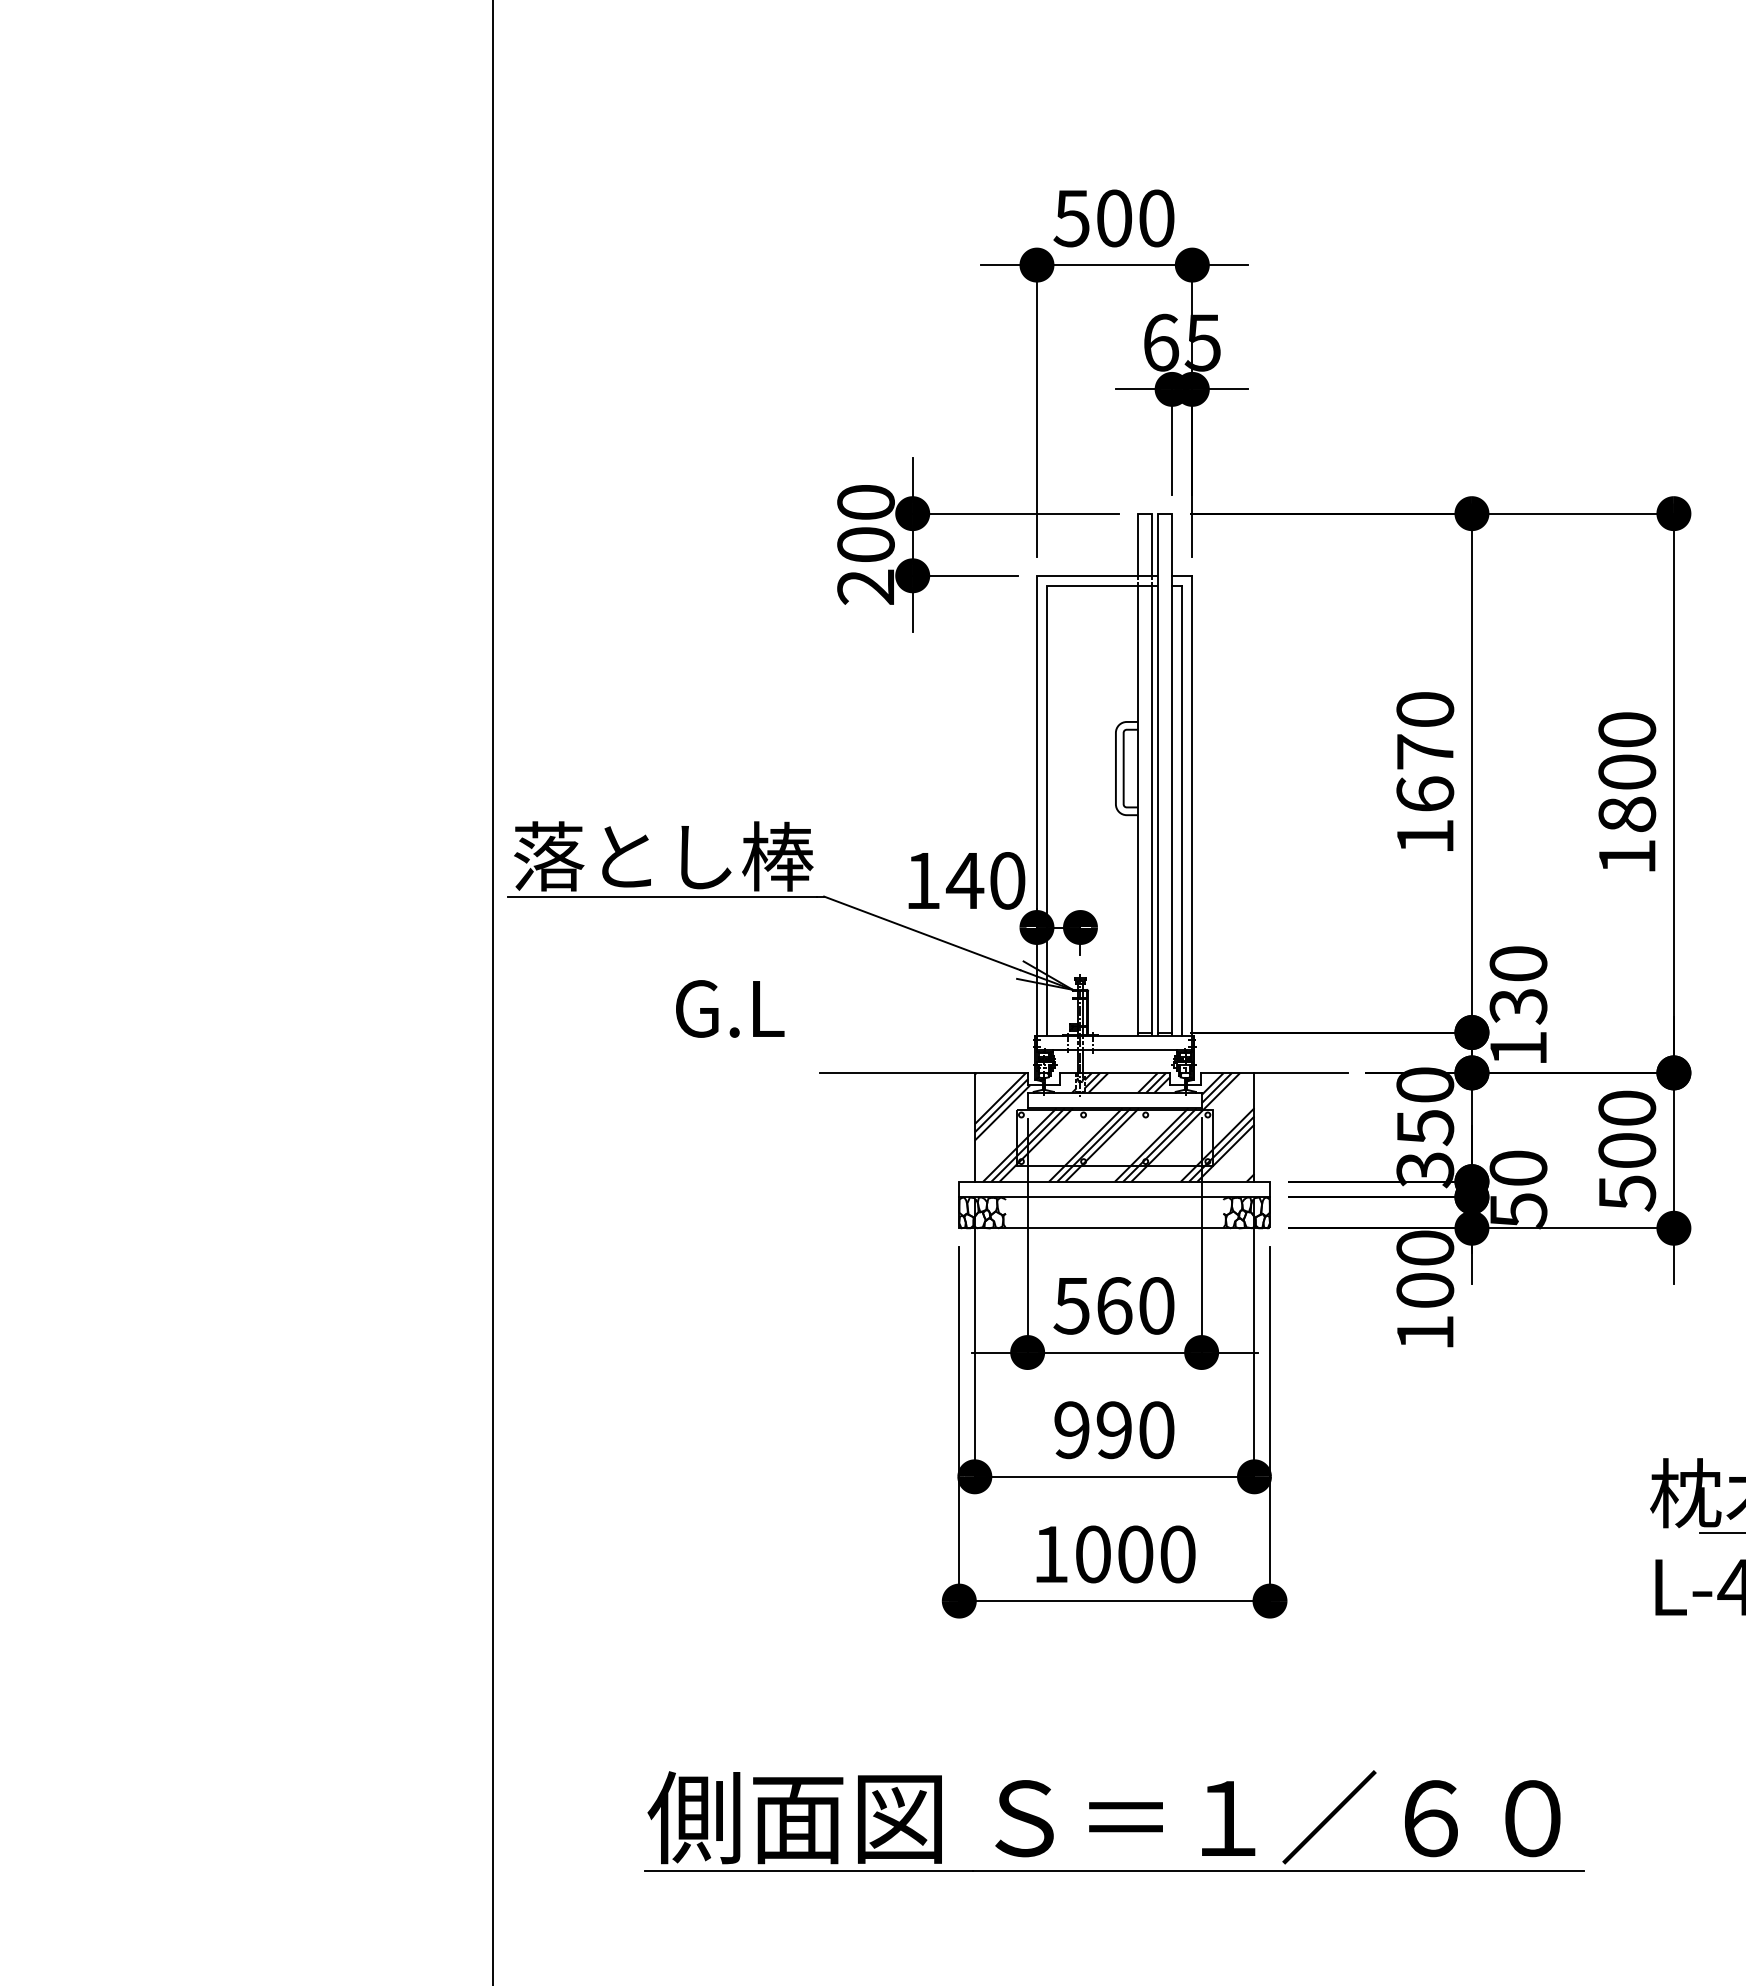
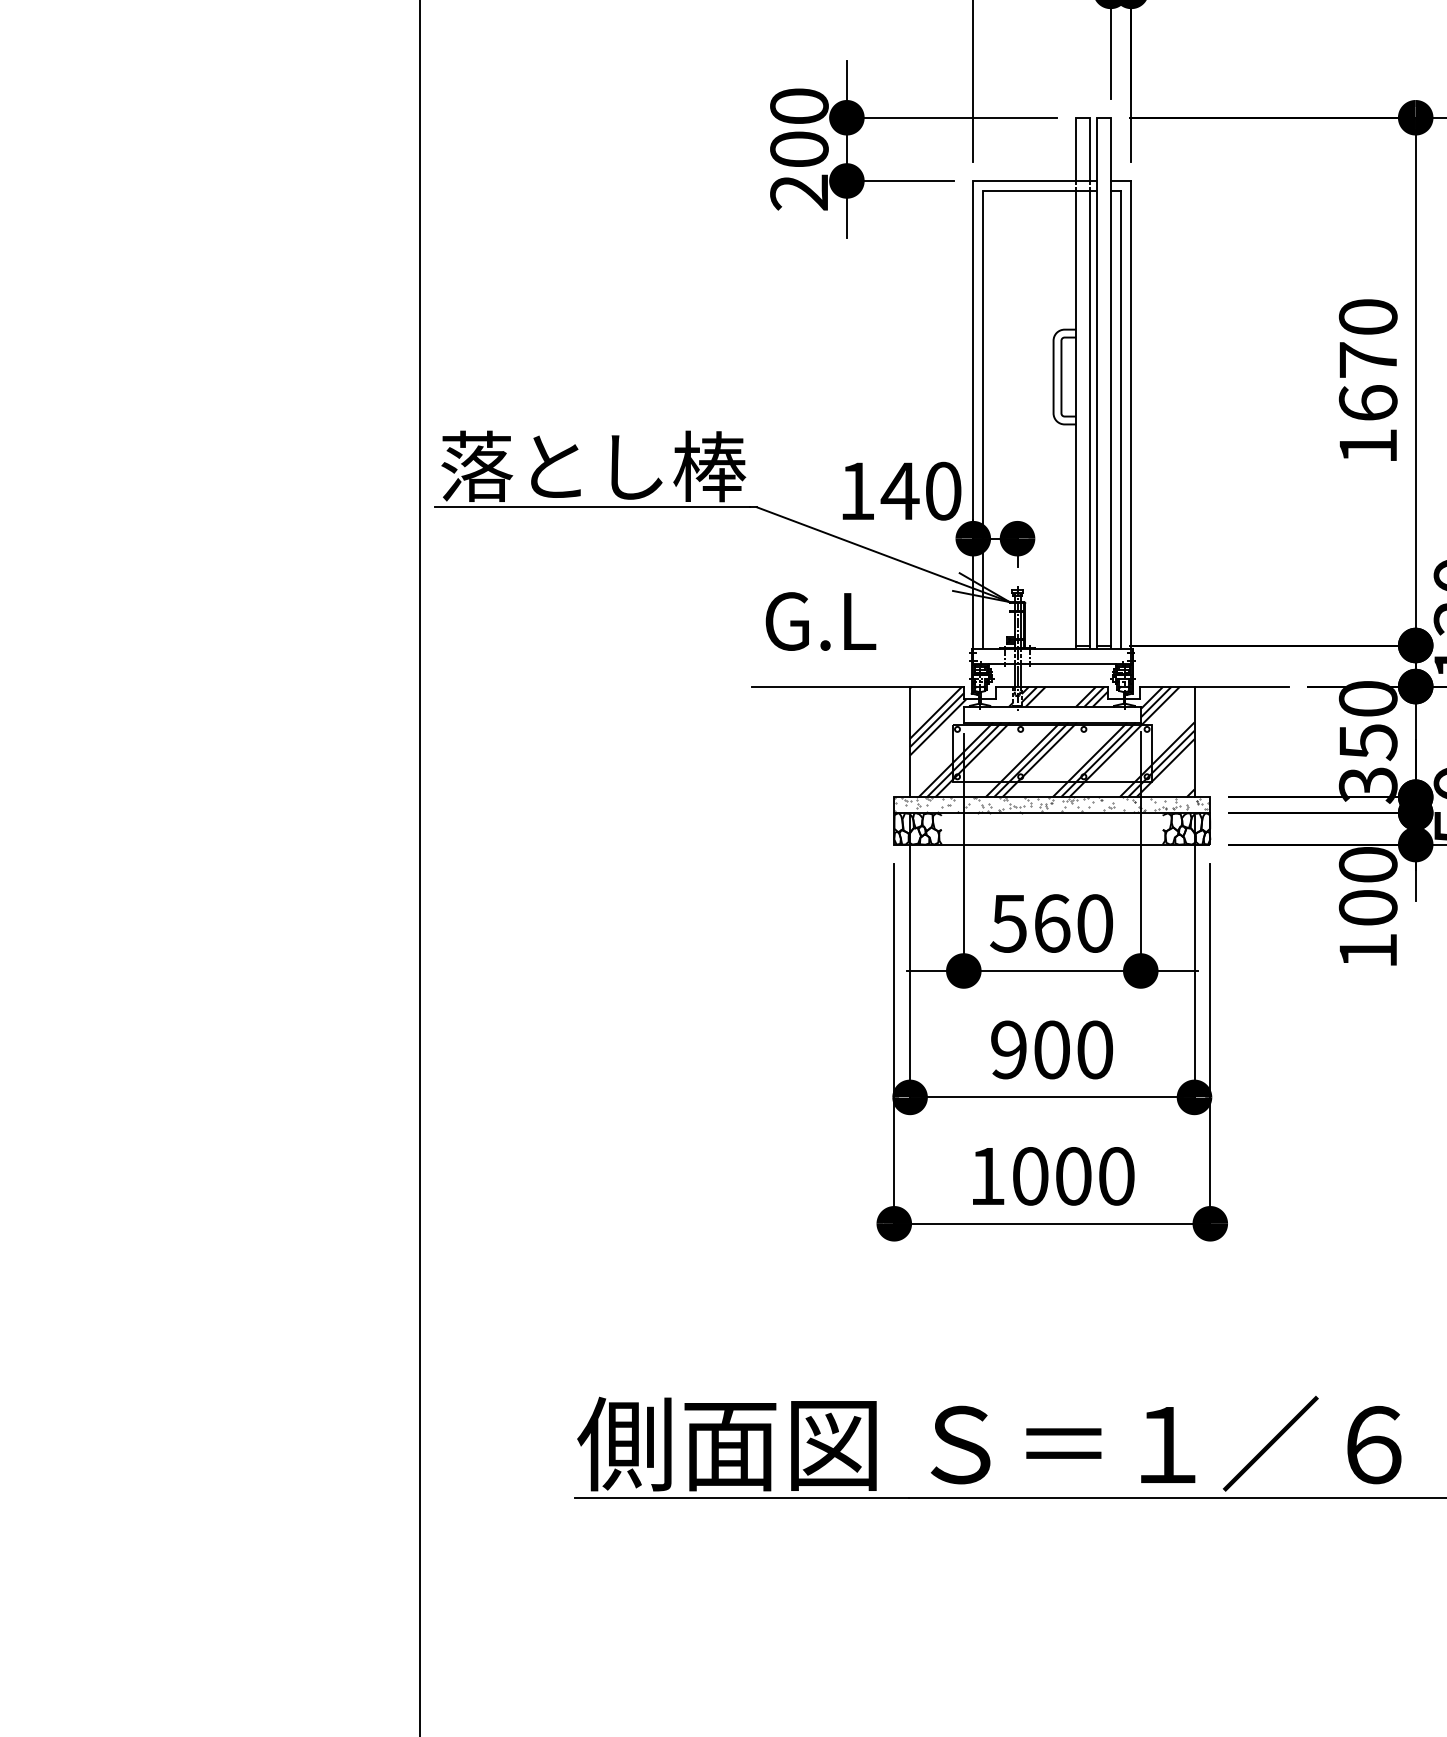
text: (730, 1008) -> (821, 621), moved
hatch: (1113, 1189) -> (1051, 805), added
text: (1113, 1430) -> (1051, 1050), 990 -> 900

